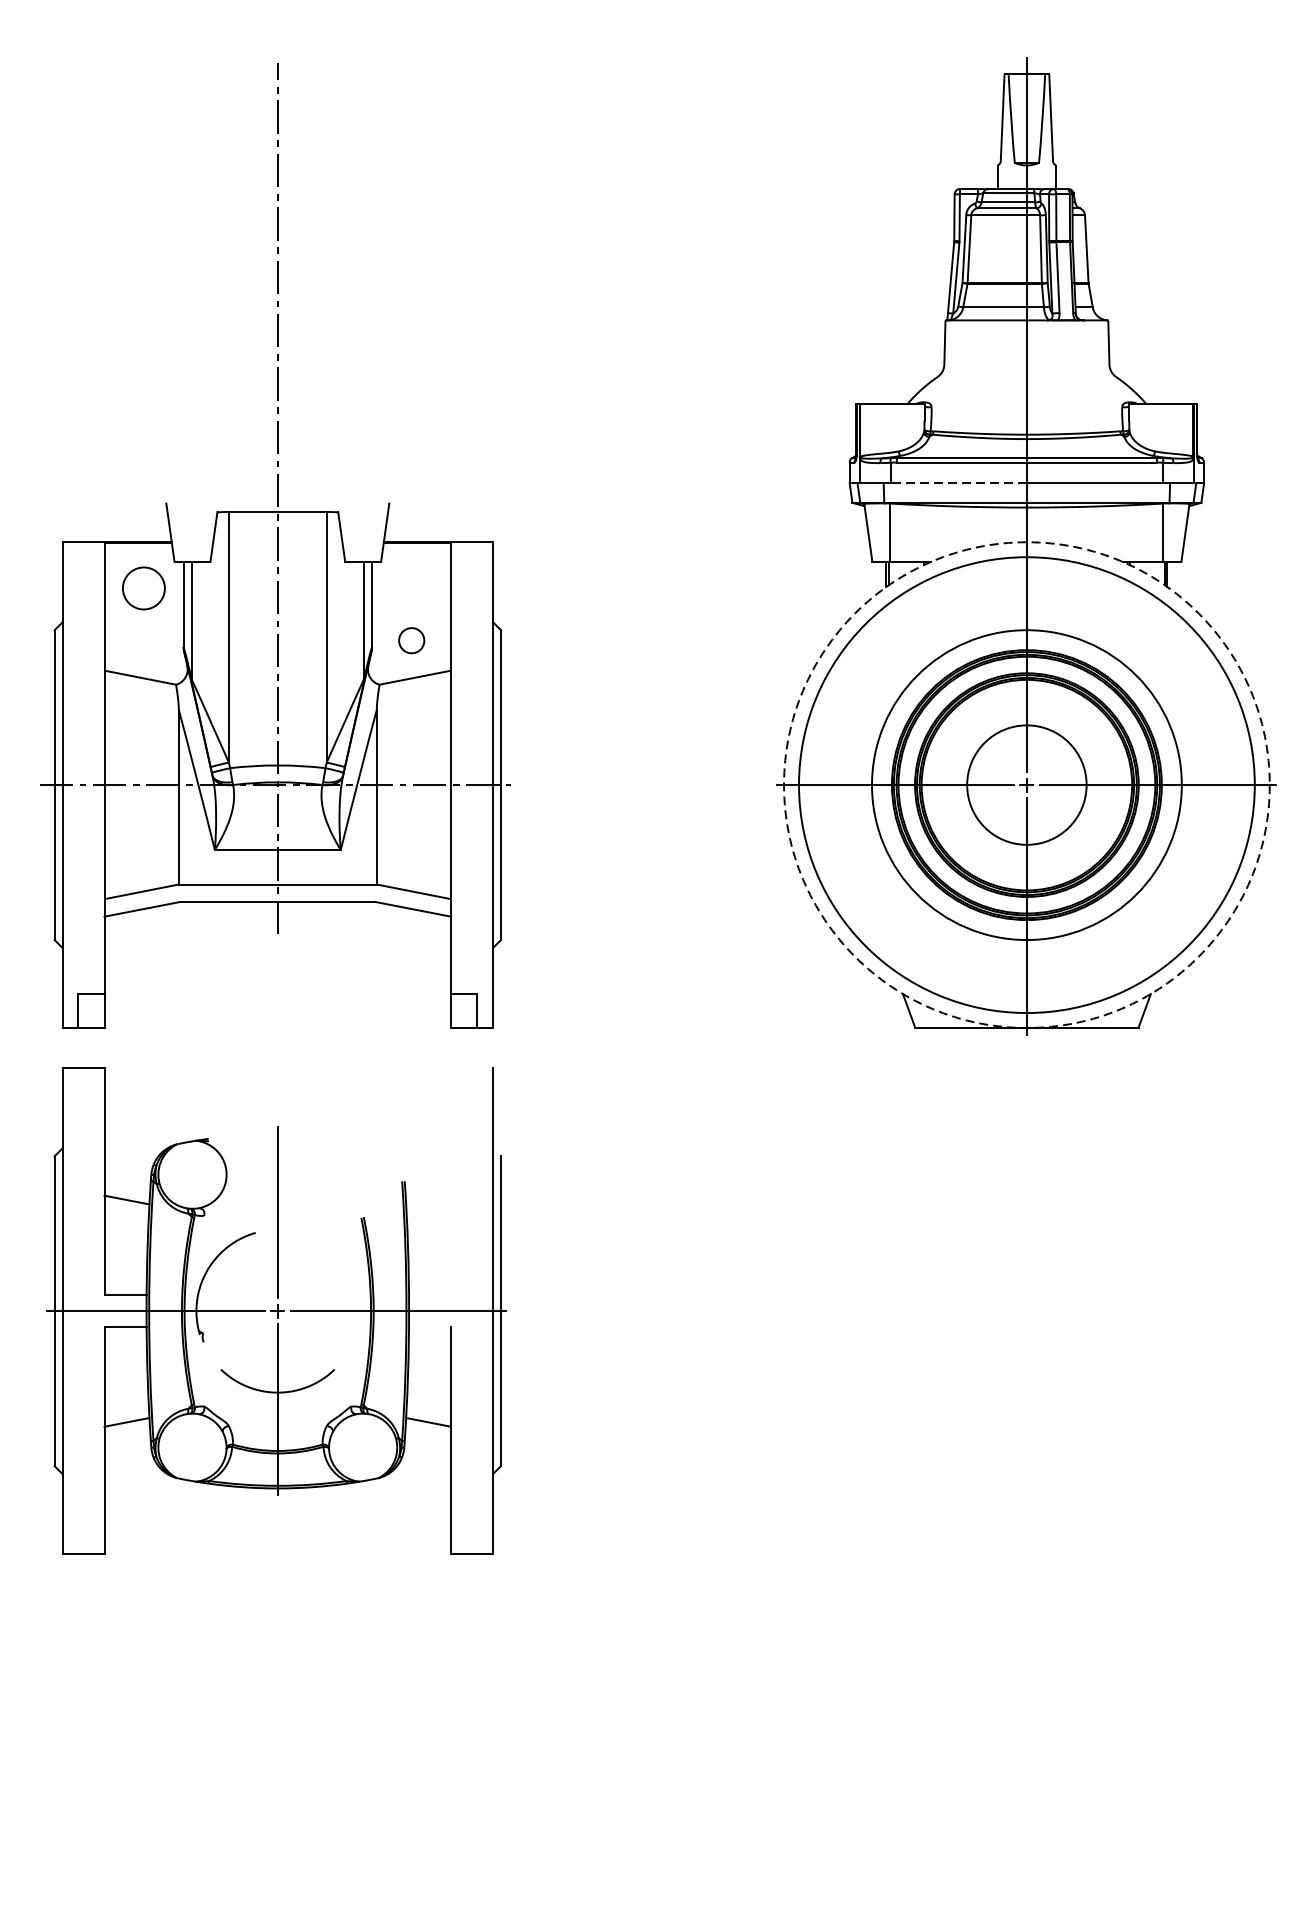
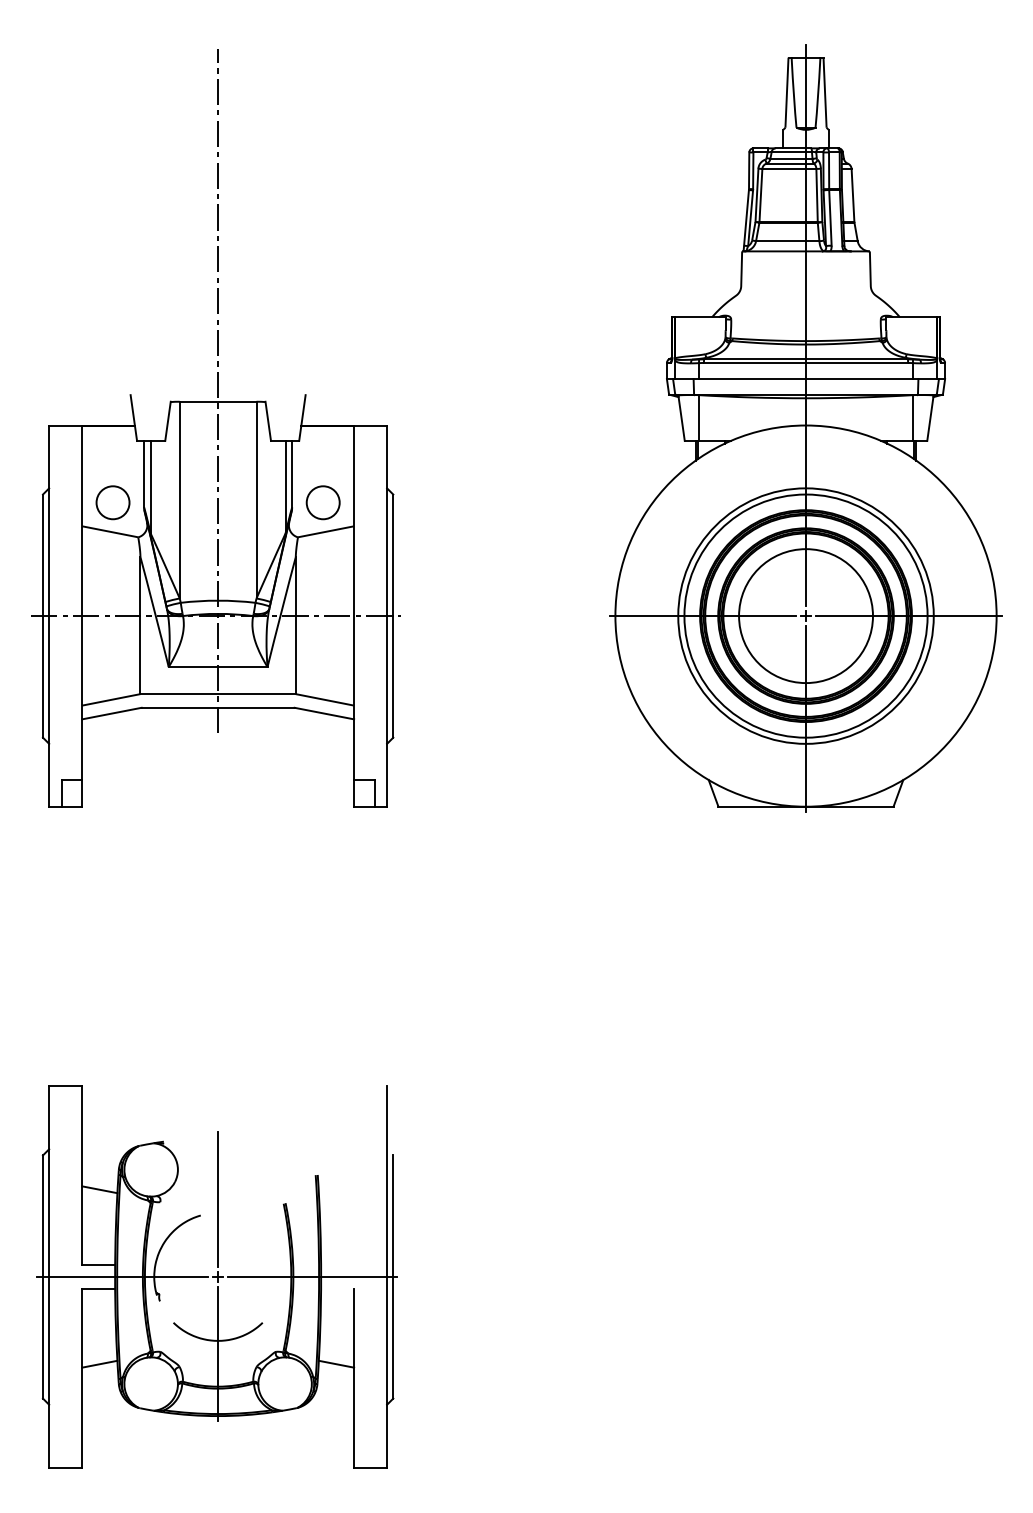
line: (958, 483) -> (752, 379), dashed -> solid
circle: (143, 588) -> (112, 502), moved
circle: (410, 640) -> (322, 502), size x1.67
circle: (1026, 784) -> (805, 615), dashed -> solid
circle: (1026, 784) -> (805, 615), size x0.71
circle: (1026, 785) -> (805, 616), size x1.43
part: (275, 1310) -> (216, 1276), moved

